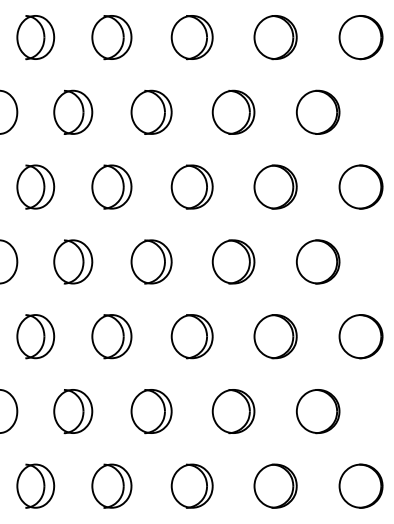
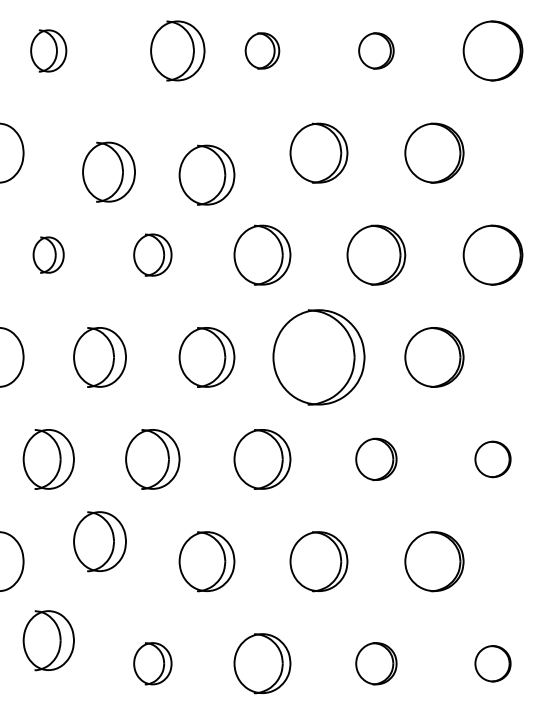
part: (35, 37) -> (48, 50), size x0.7
part: (111, 37) -> (177, 50), moved
part: (192, 37) -> (262, 50), size x0.6
part: (275, 37) -> (376, 50), size x0.6
part: (72, 111) -> (108, 171), moved
part: (151, 111) -> (206, 174), moved
part: (35, 186) -> (48, 254), size x0.6
part: (111, 186) -> (152, 254), size x0.7
part: (233, 262) -> (318, 357), size x1.6
part: (275, 336) -> (376, 459), size x0.7
part: (360, 336) -> (492, 459), size x0.6
part: (72, 411) -> (99, 541), moved
part: (35, 486) -> (48, 640), moved
part: (111, 486) -> (152, 663), size x0.7
part: (275, 486) -> (376, 663), size x0.7
part: (360, 486) -> (492, 663), size x0.6

